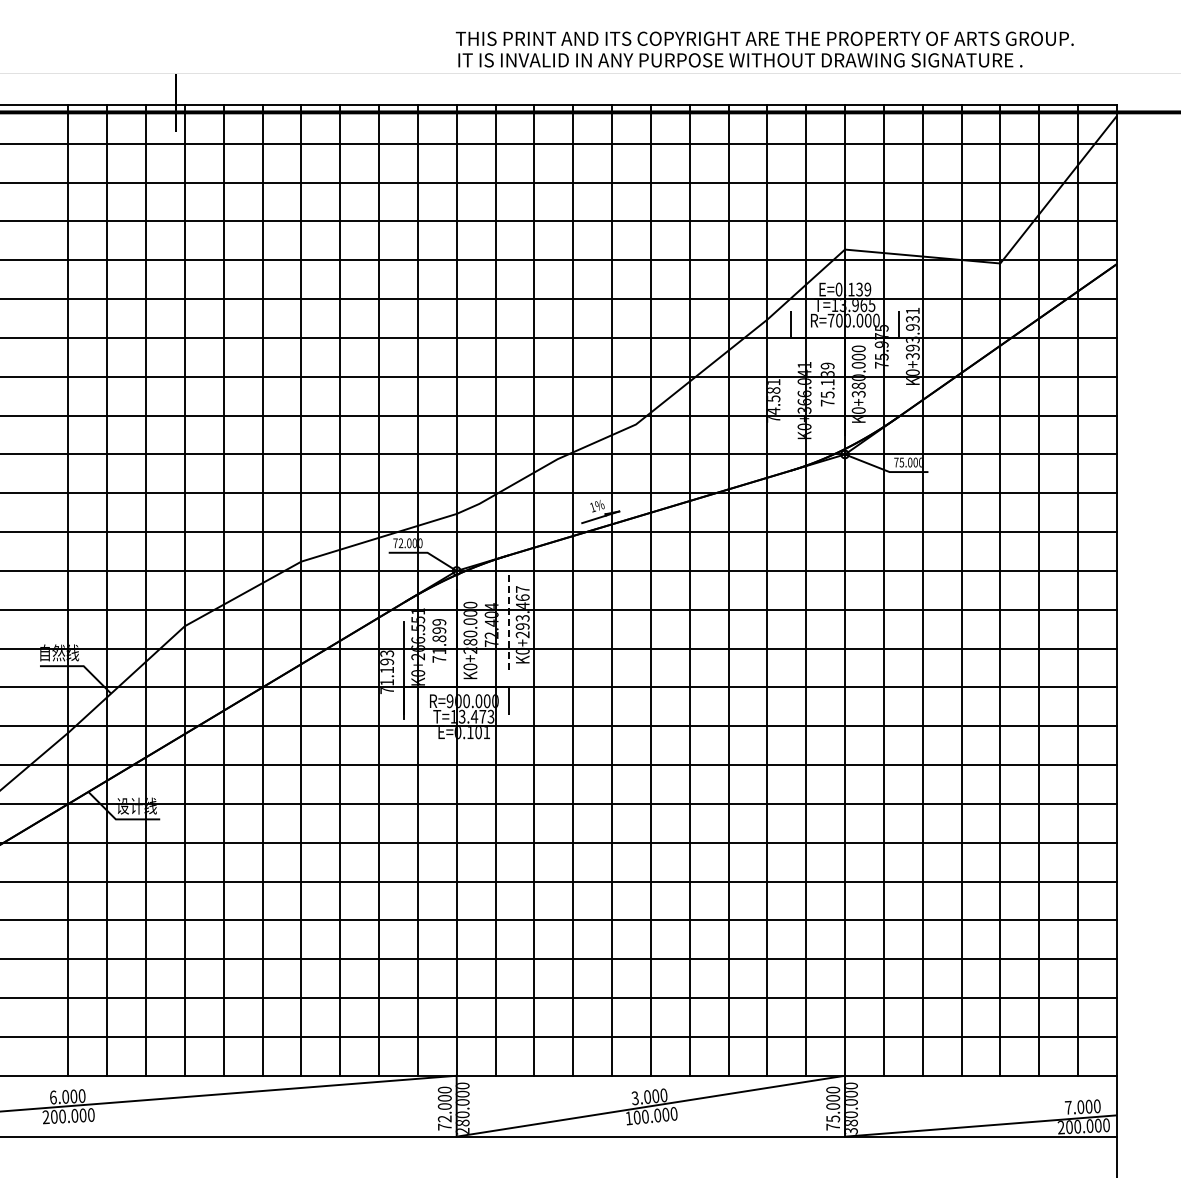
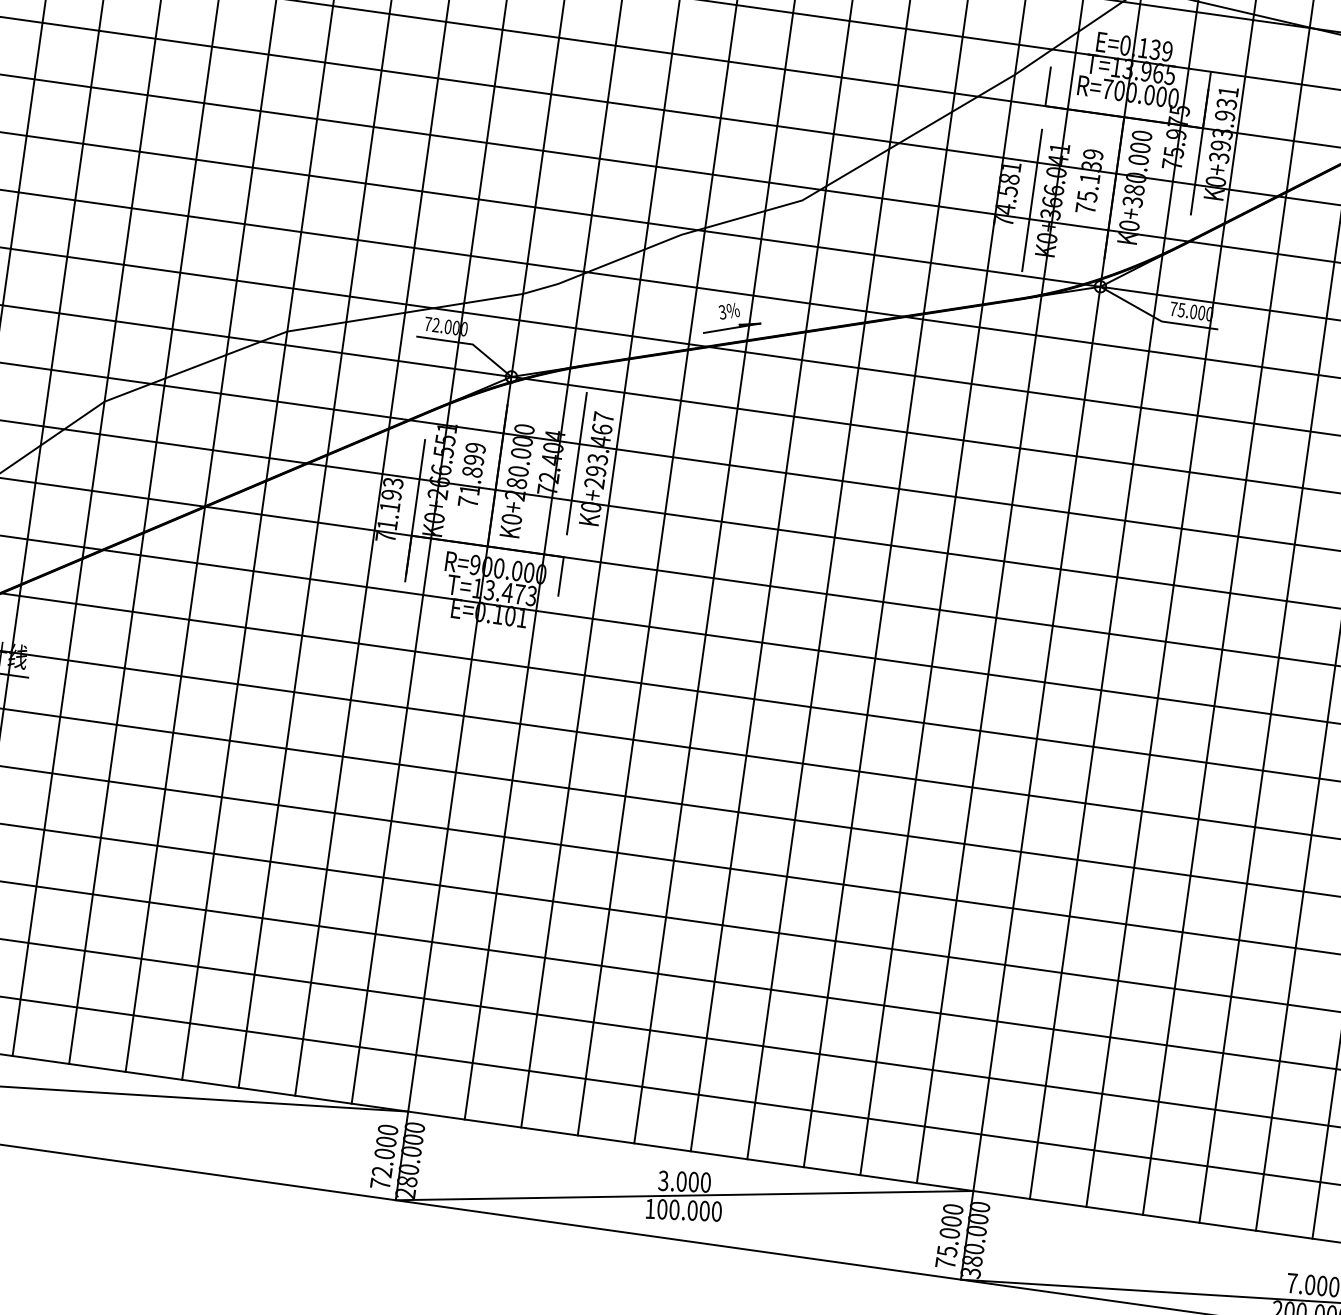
line: (899, 348) -> (1201, 143), added
line: (790, 402) -> (1031, 199), added
text: (592, 507) -> (722, 312), 1%%% -> 3%%%
line: (508, 623) -> (576, 463), dashed -> solid

